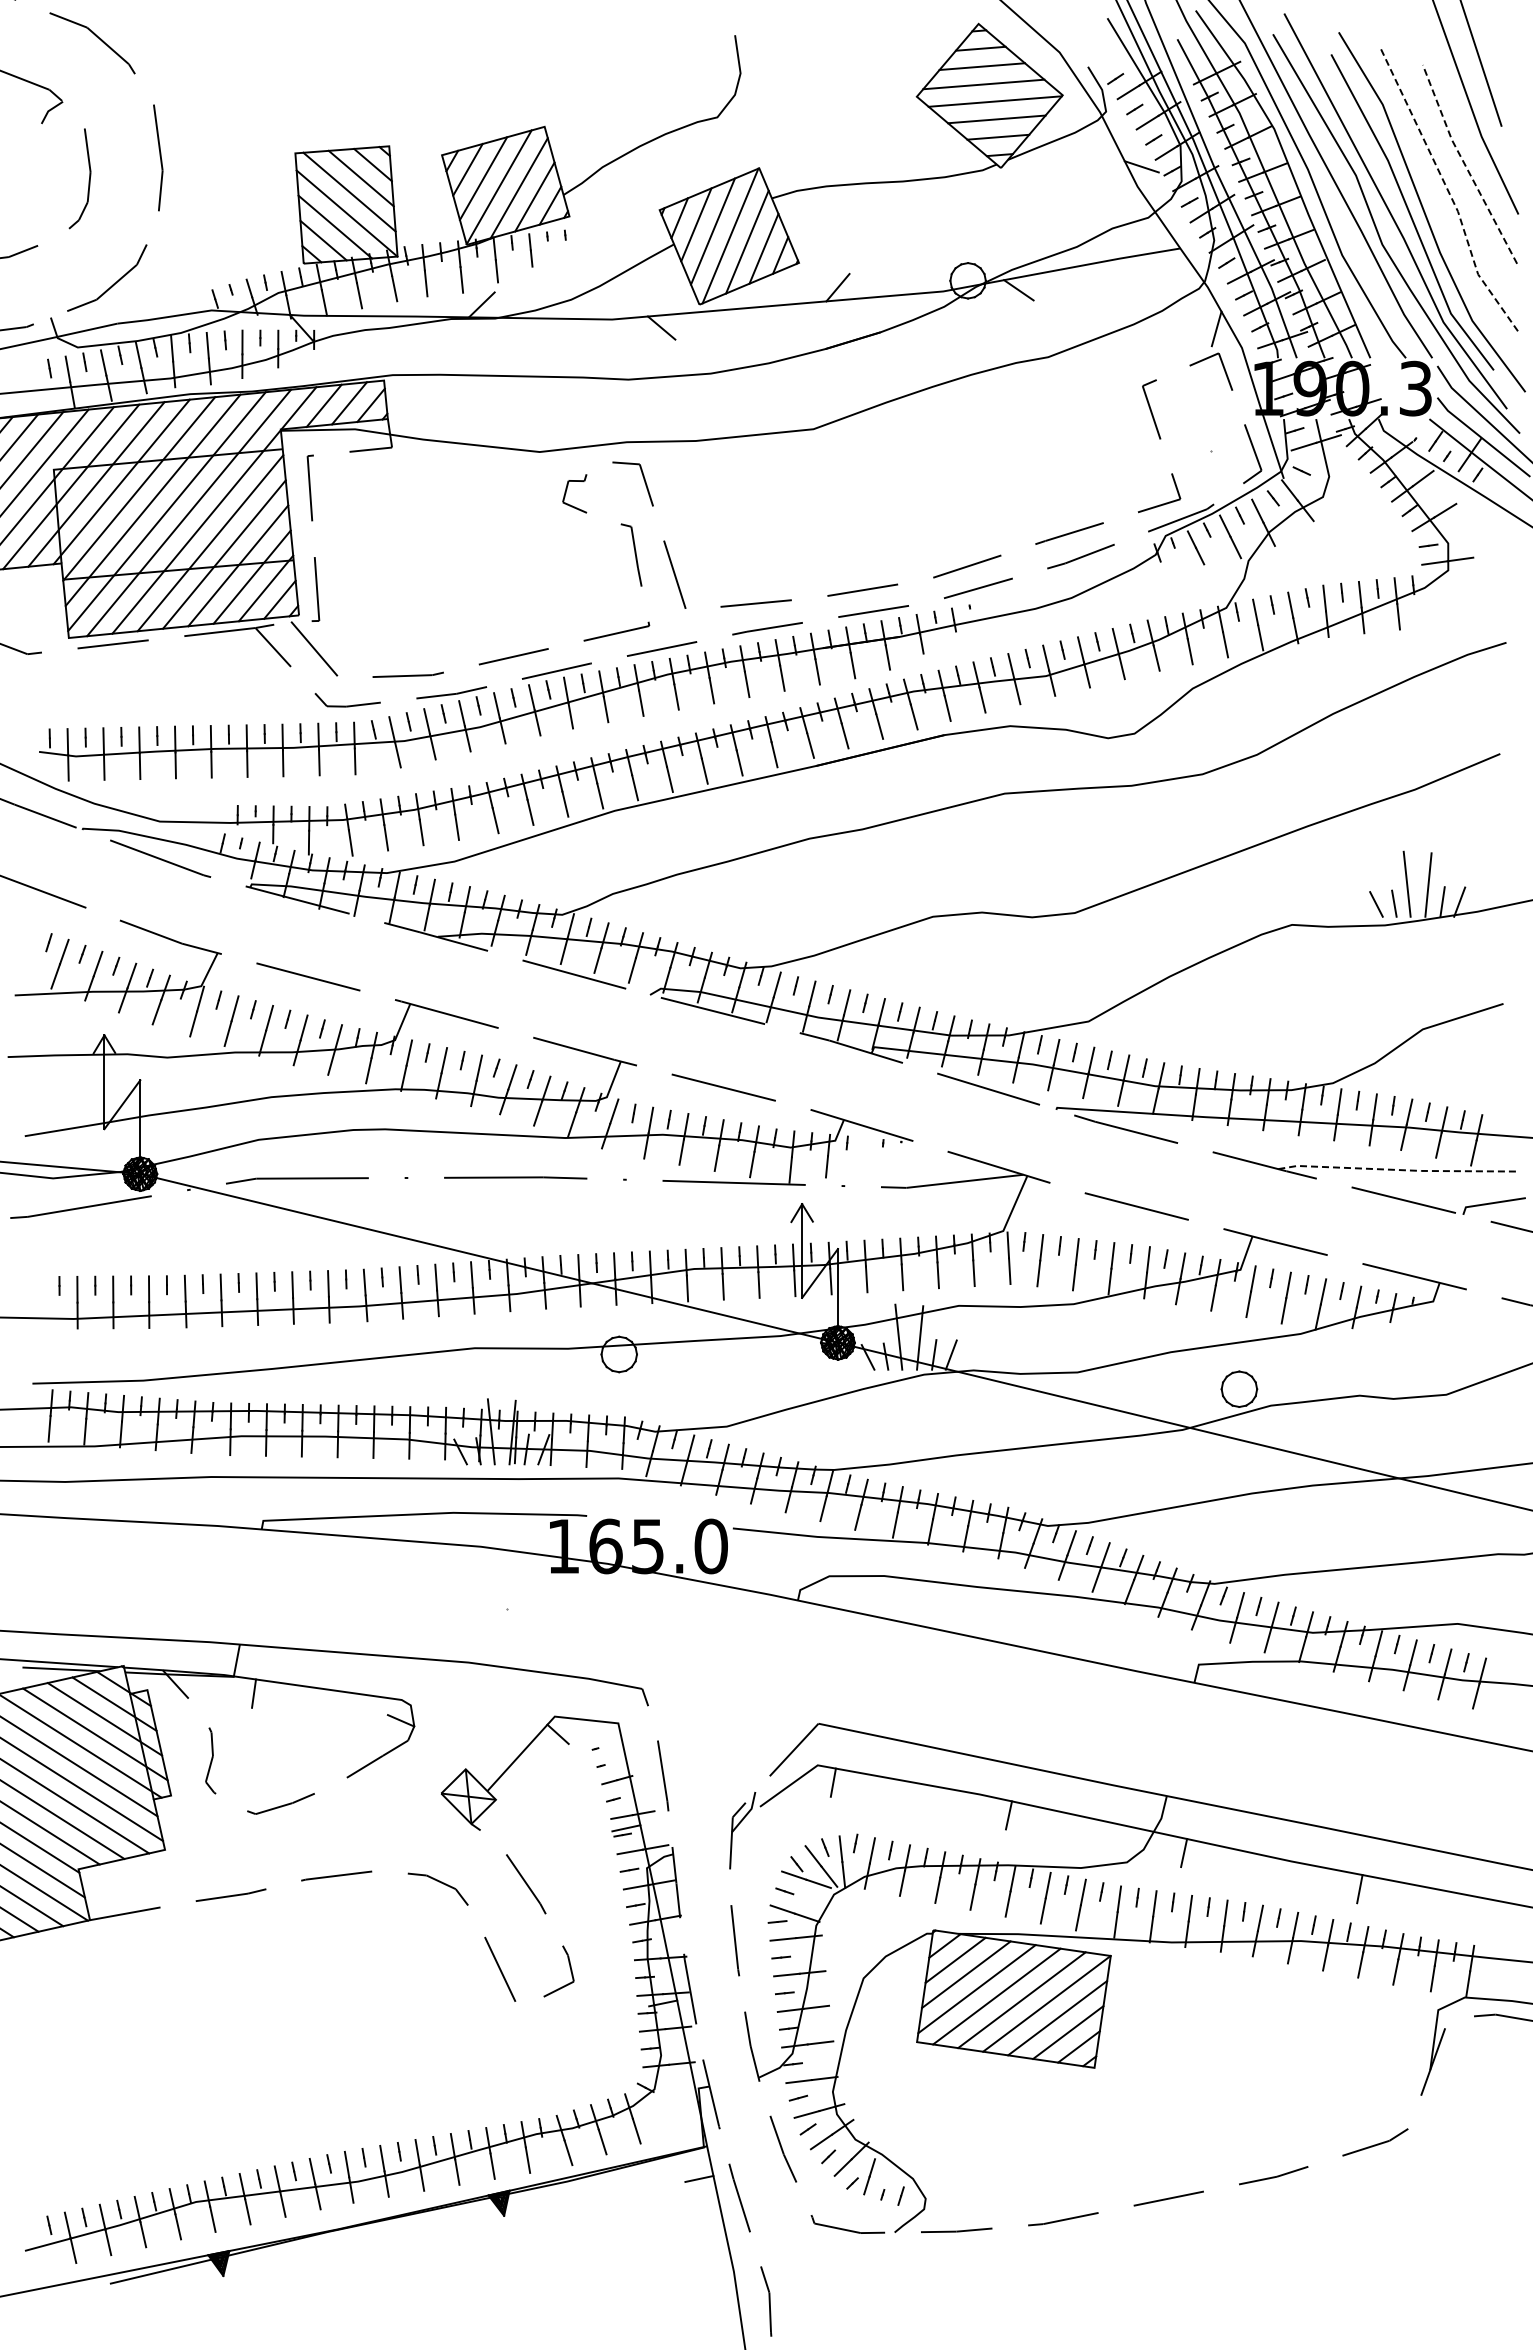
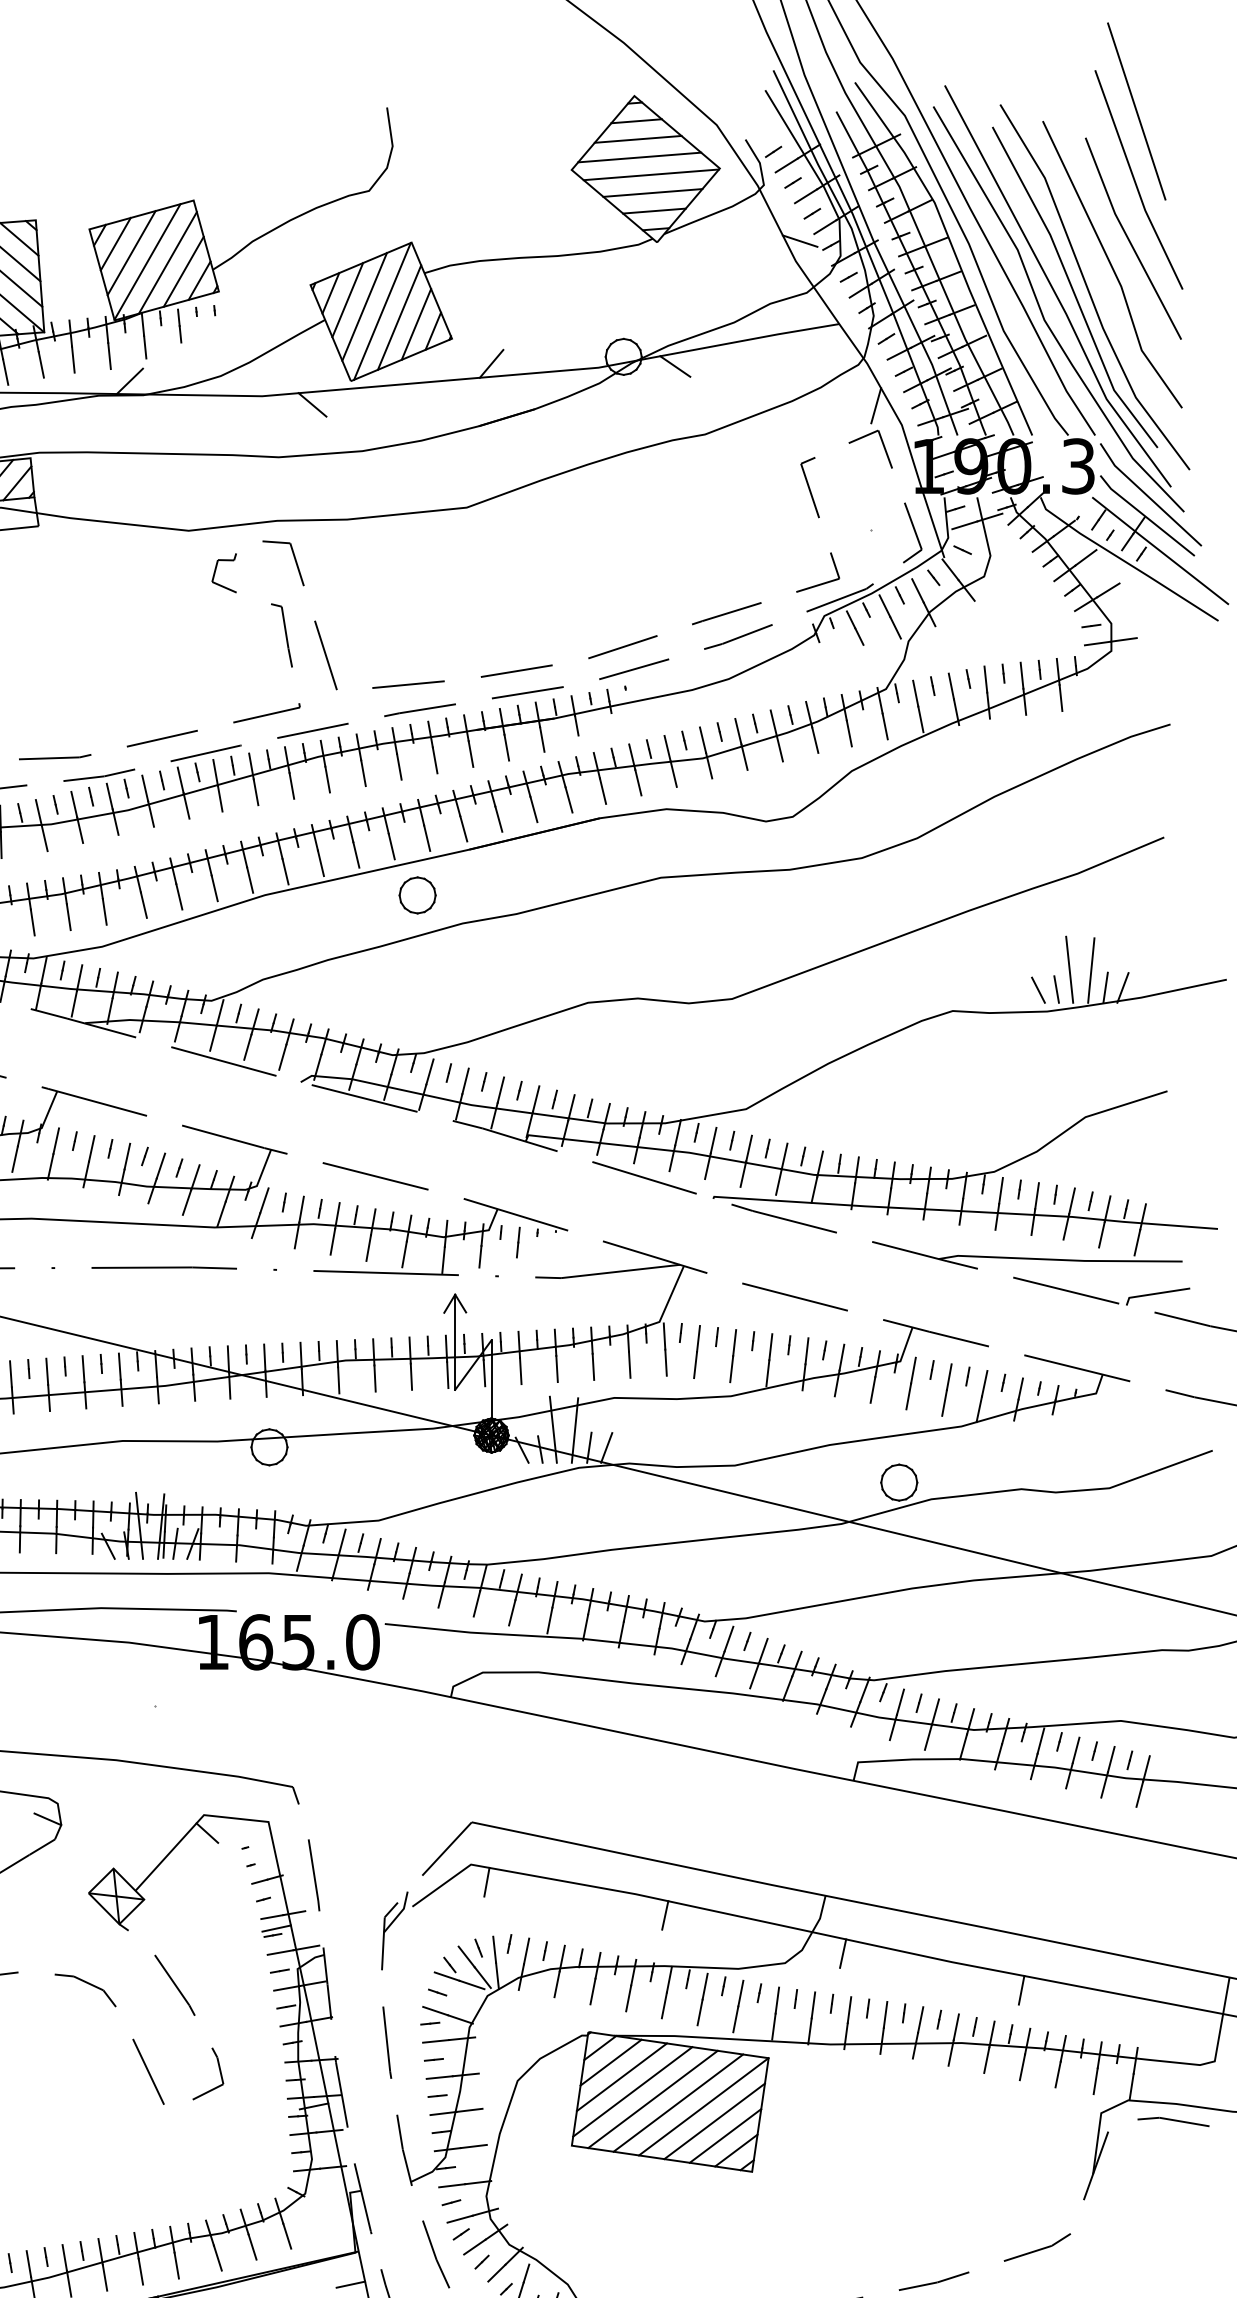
line: (1465, 165) -> (1128, 239), dashed -> solid
line: (1449, 192) -> (1112, 267), dashed -> solid
part: (764, 810) -> (416, 894), added
line: (864, 1152) -> (518, 1242), added
line: (1397, 1170) -> (1059, 1260), dashed -> solid

